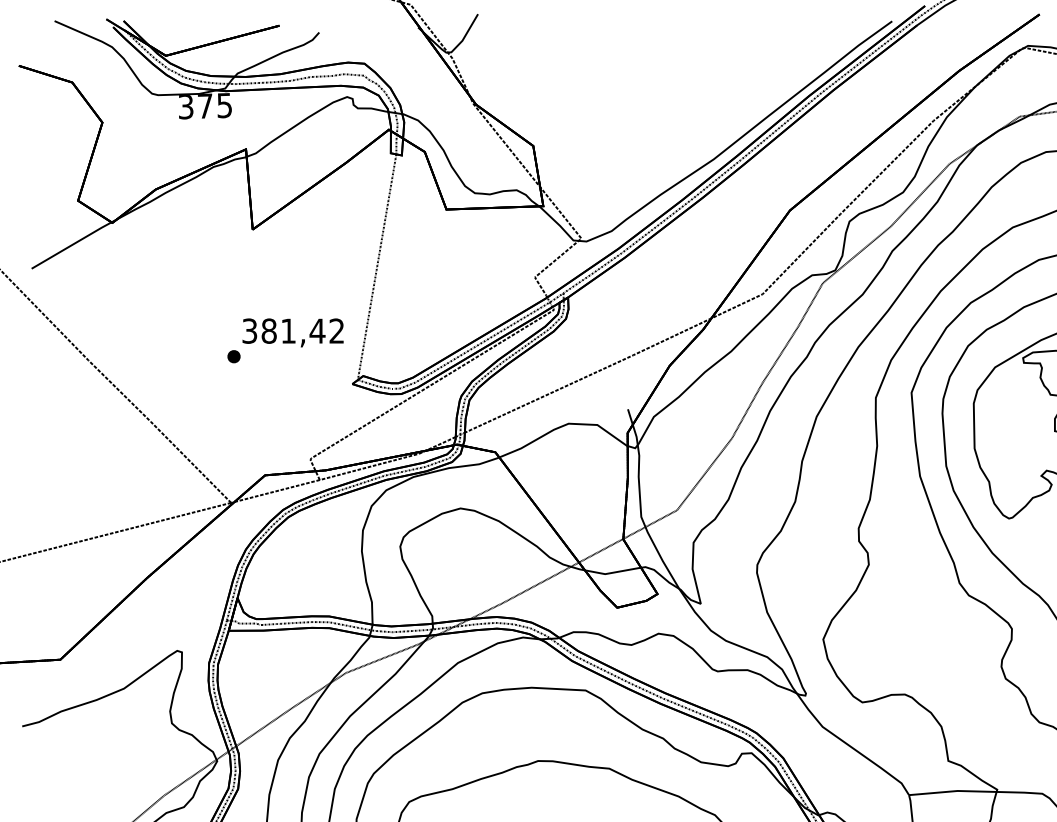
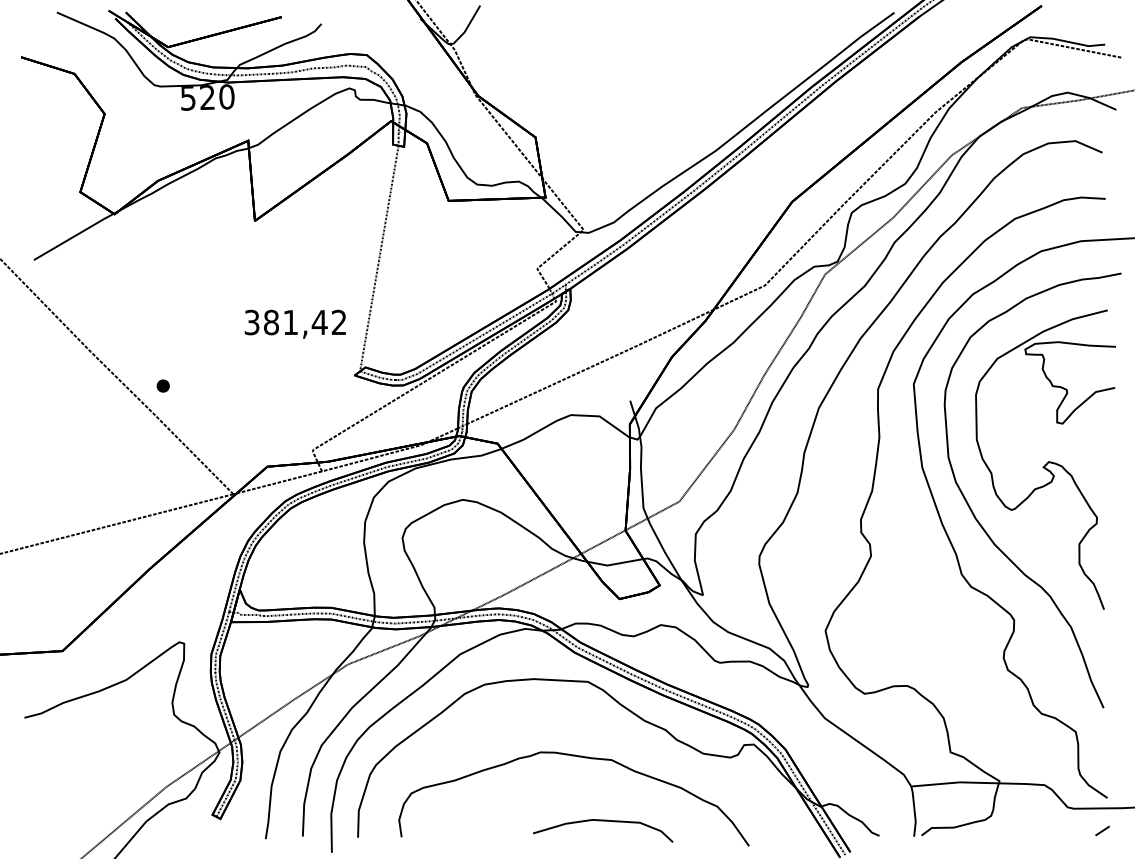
text: (205, 106) -> (207, 97), 375 -> 520
part: (233, 356) -> (162, 385), moved

